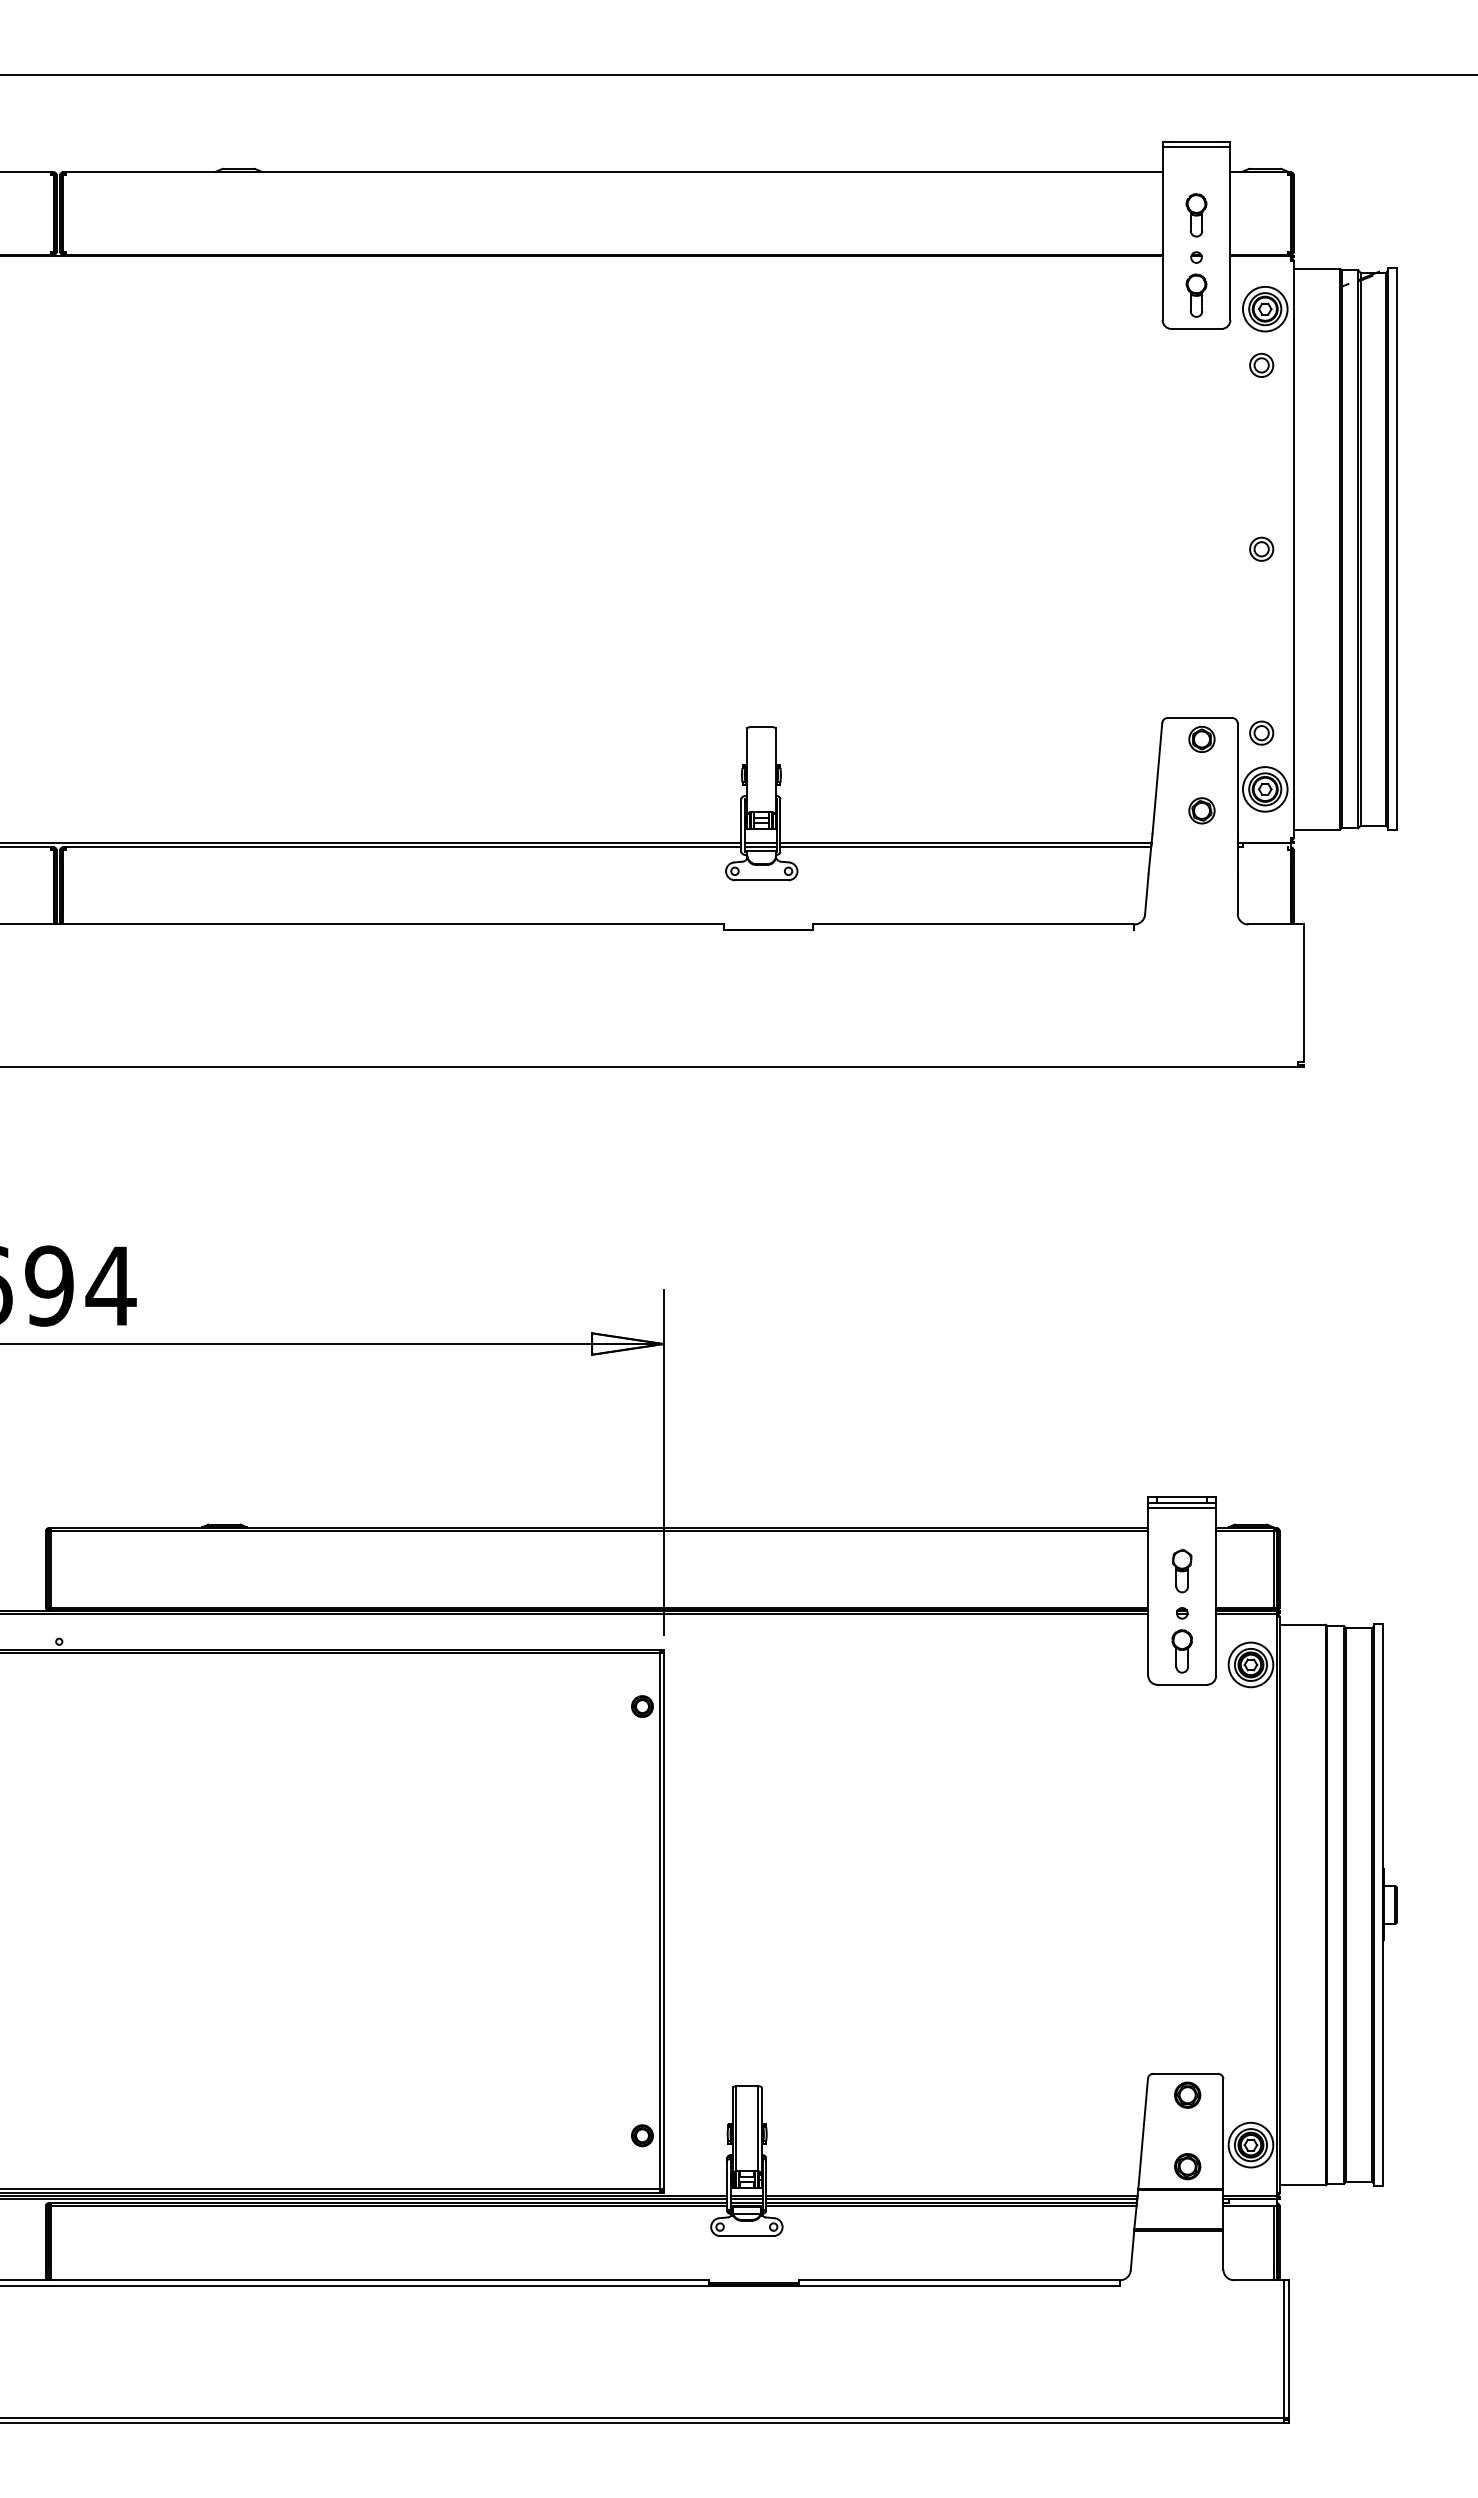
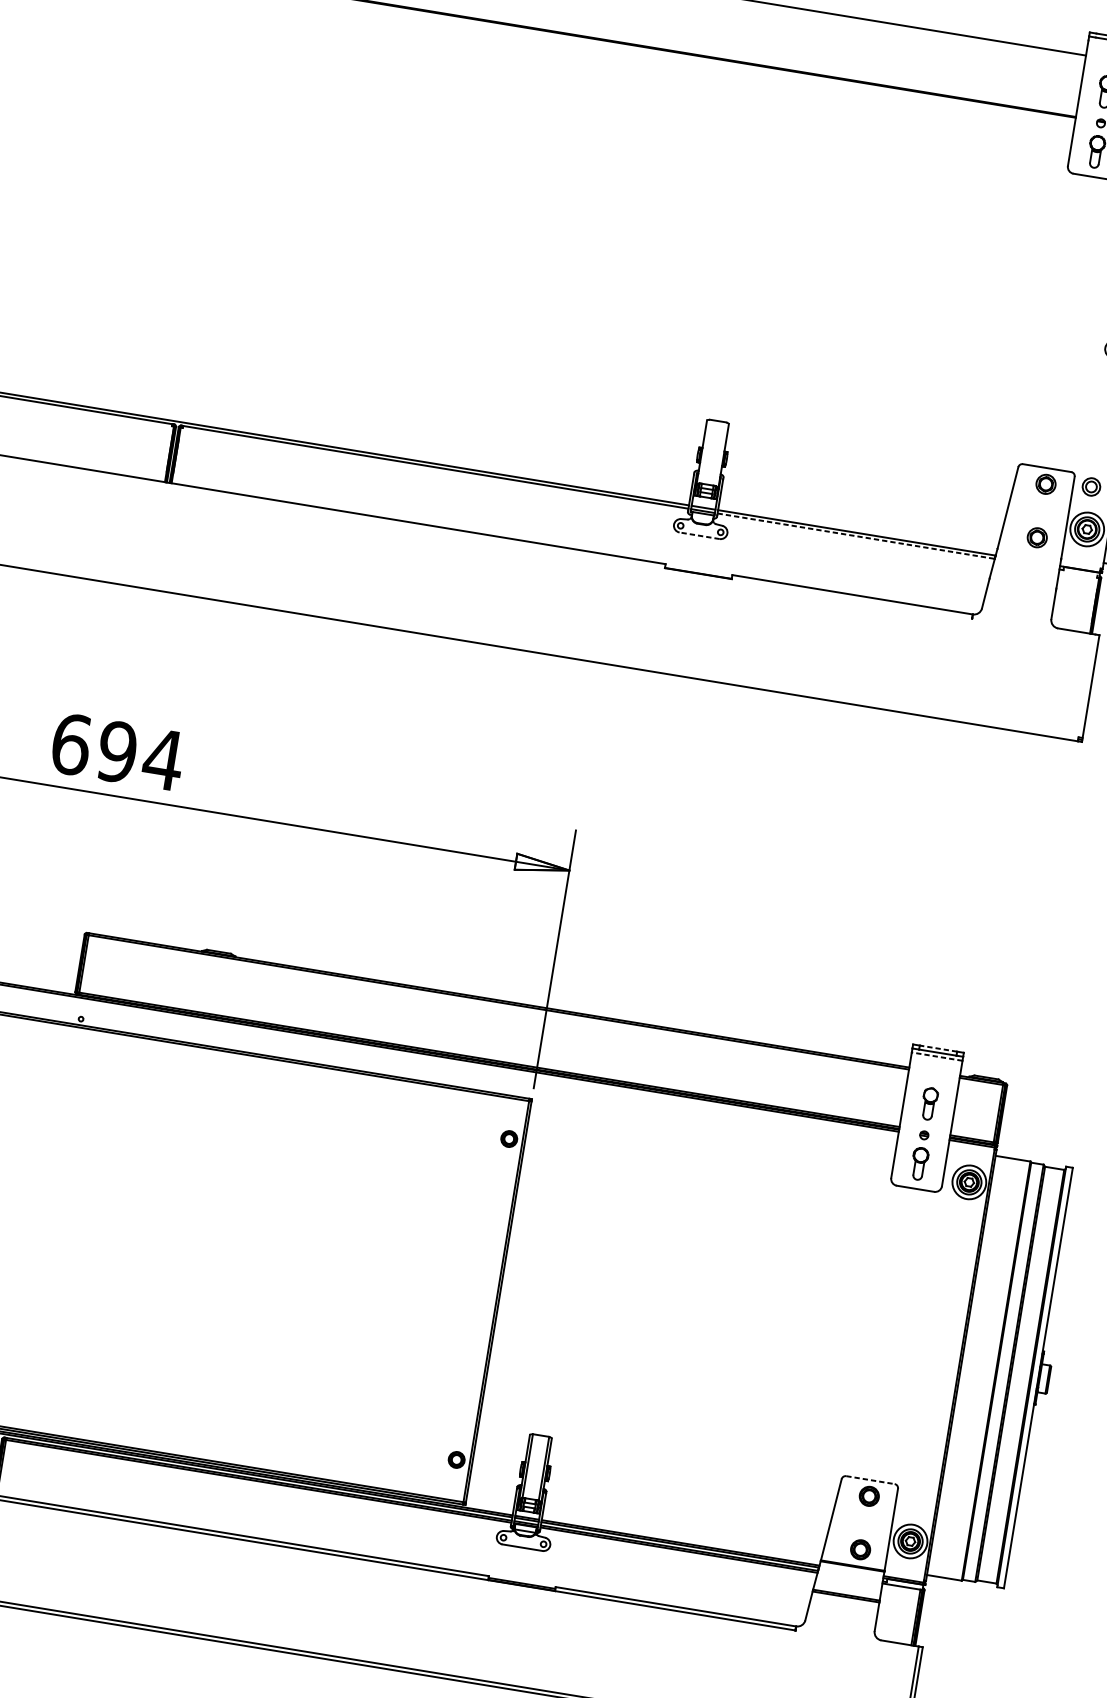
line: (966, 847) -> (856, 536), solid -> dashed
line: (761, 880) -> (699, 535), solid -> dashed
line: (1182, 1497) -> (938, 1048), solid -> dashed
line: (1182, 1508) -> (937, 1057), solid -> dashed
line: (1186, 2073) -> (871, 1480), solid -> dashed

